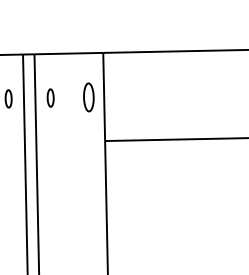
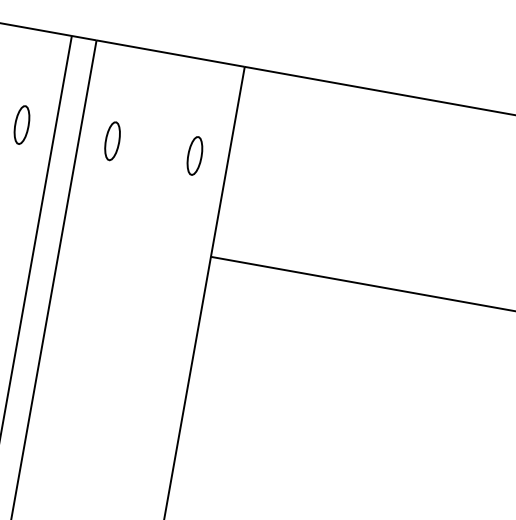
part: (88, 96) -> (194, 154), size x0.62

